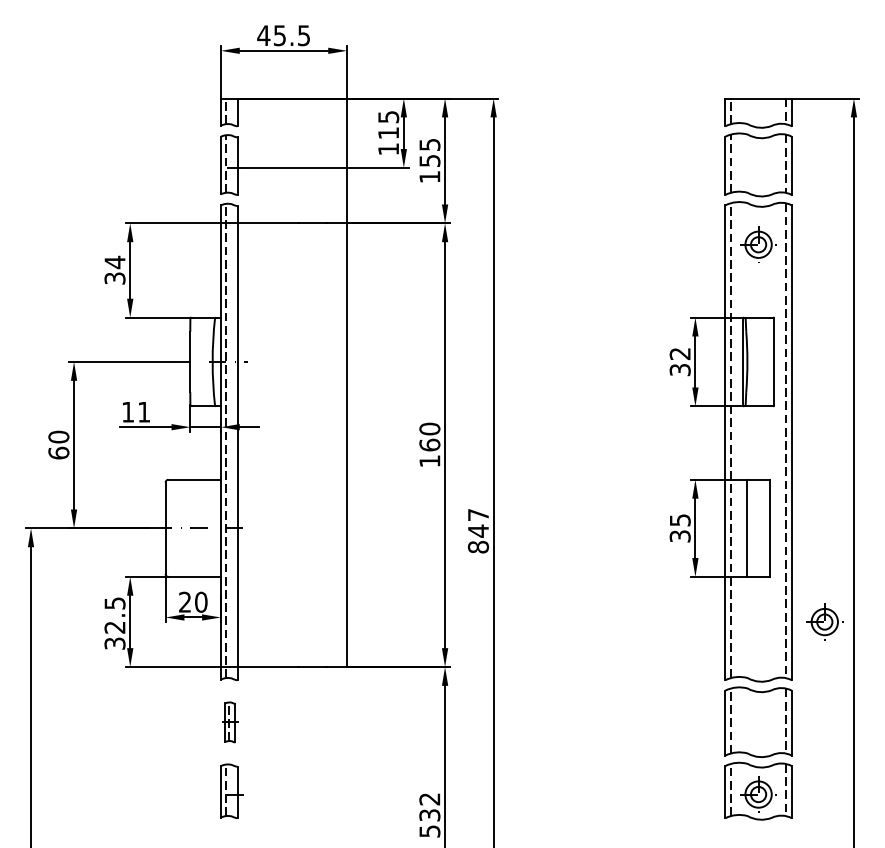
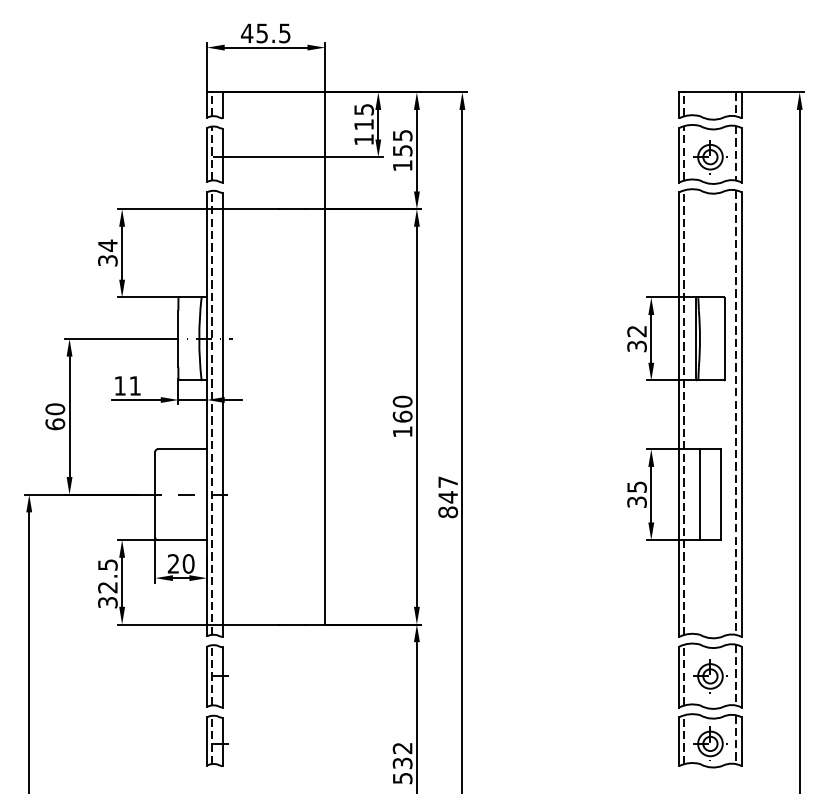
part: (758, 245) -> (710, 157), moved
part: (824, 622) -> (710, 676), moved
part: (232, 722) -> (217, 676), size x1.67

